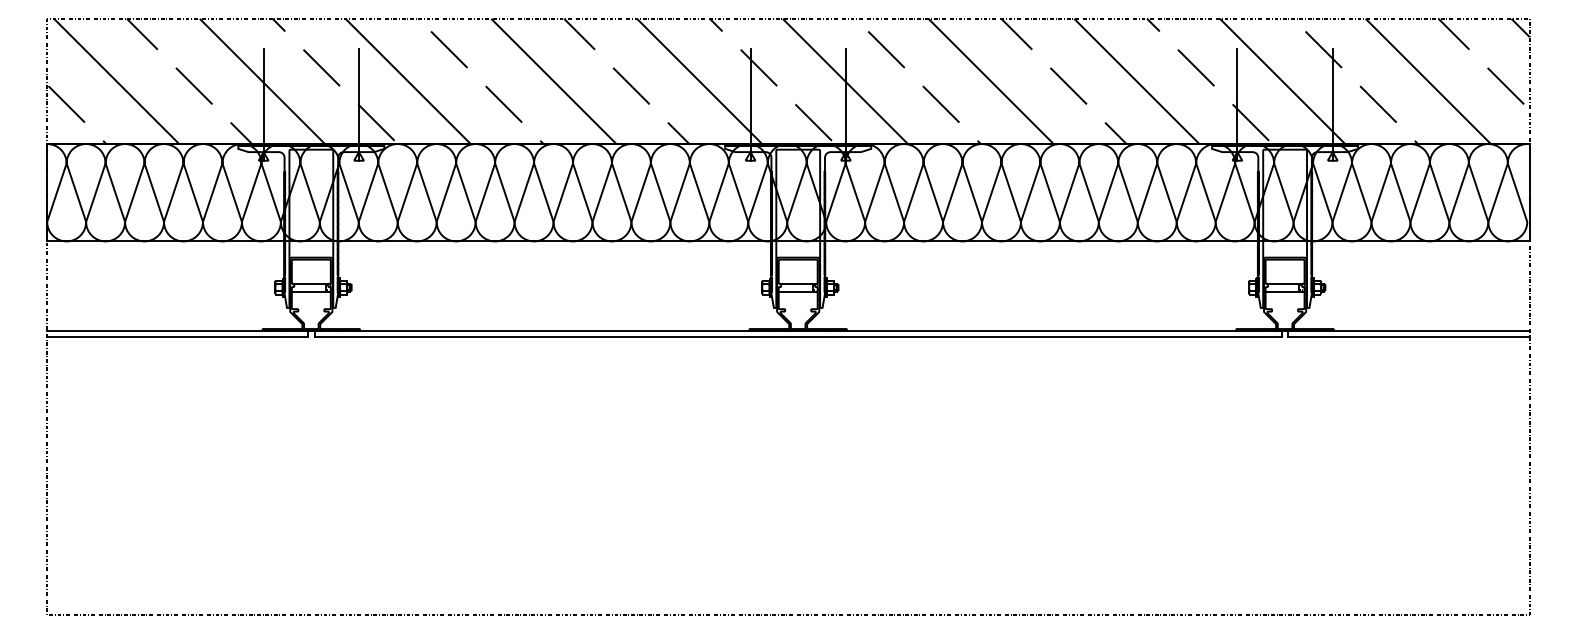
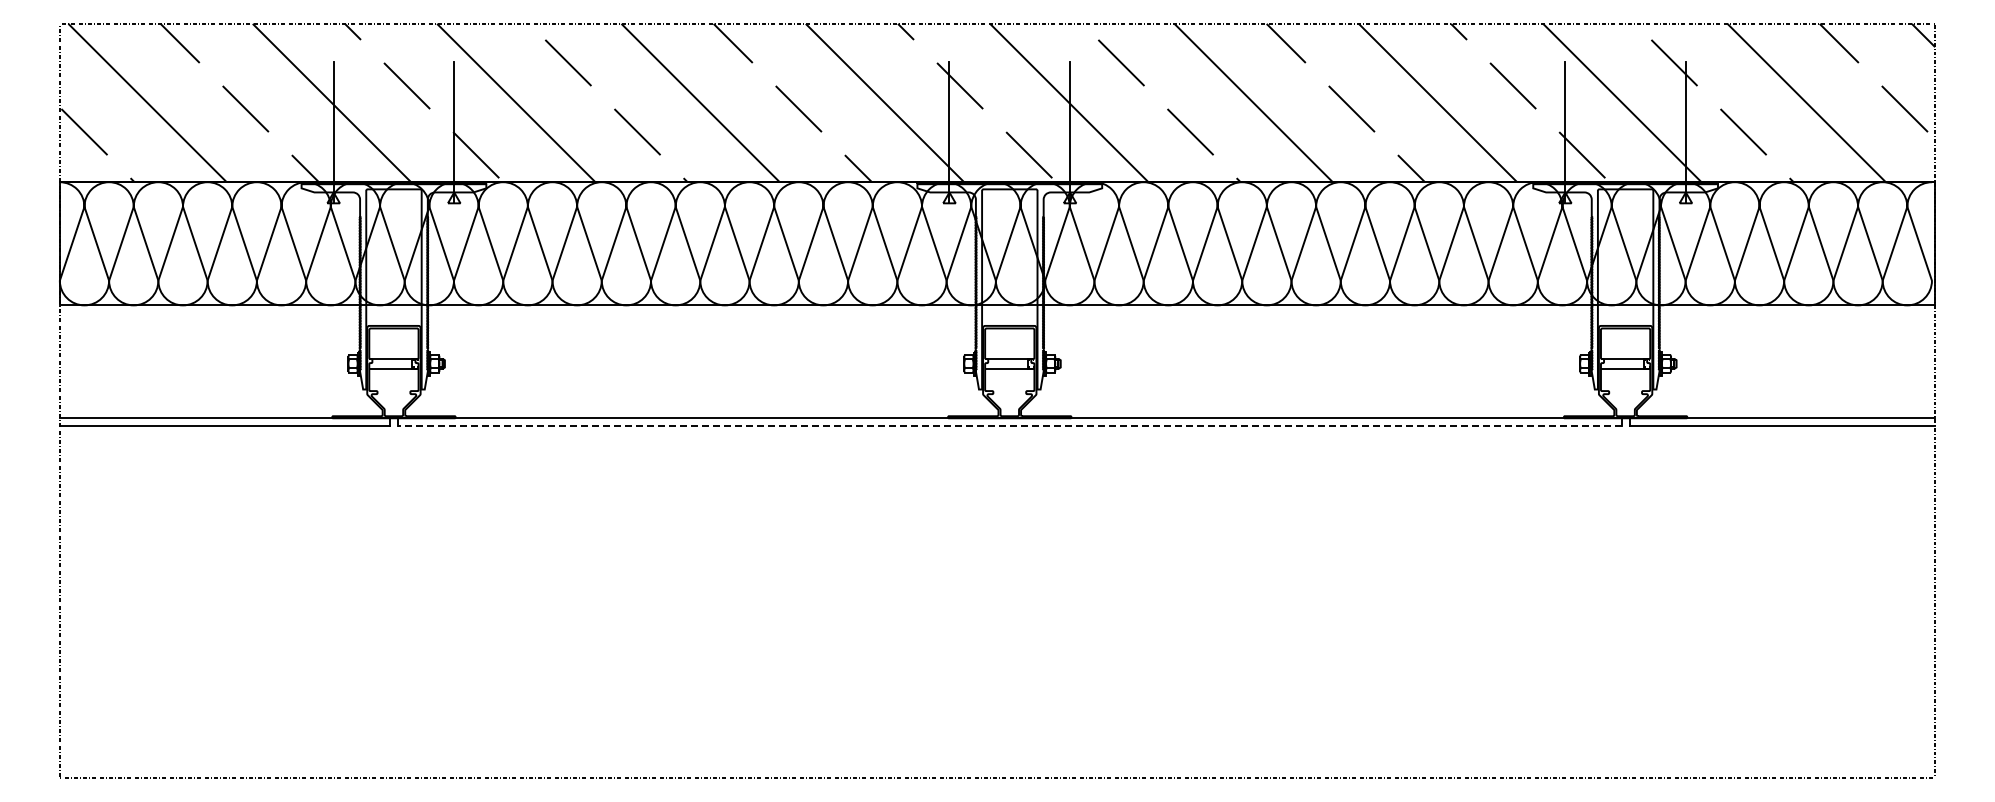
line: (797, 337) -> (1009, 426), solid -> dashed

